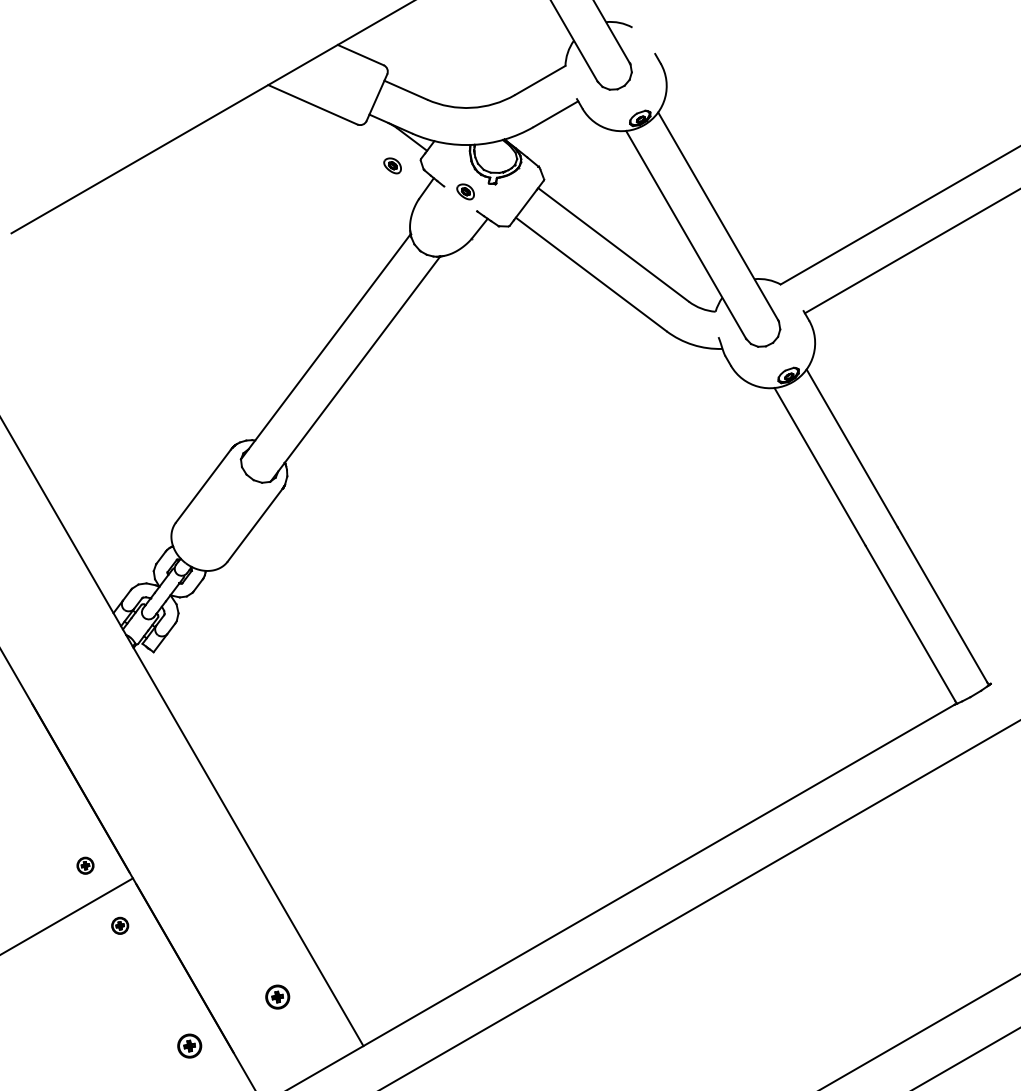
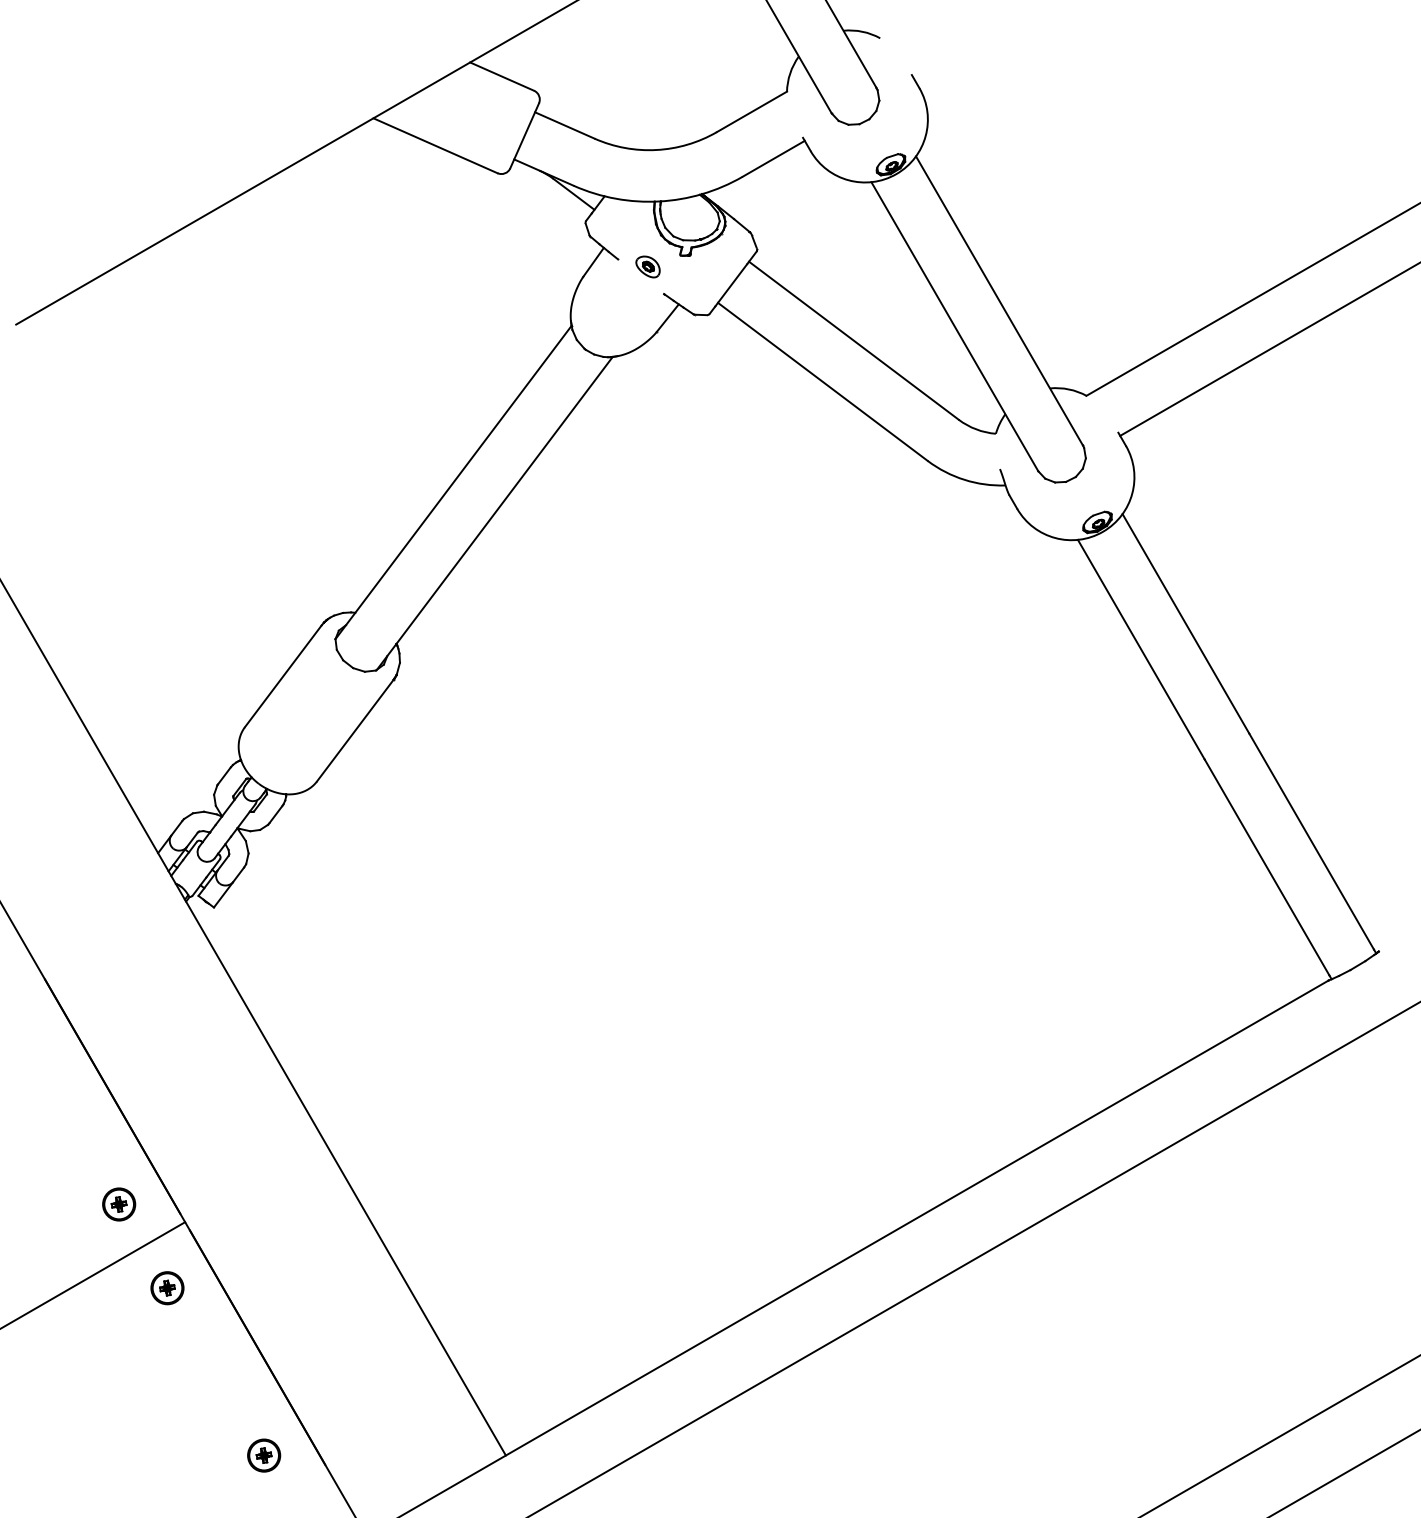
part: (392, 165) -> (546, 230), removed
part: (85, 865) -> (119, 1204), size x1.43
part: (119, 925) -> (166, 1287), size x1.43
part: (277, 996) -> (386, 1386), removed

